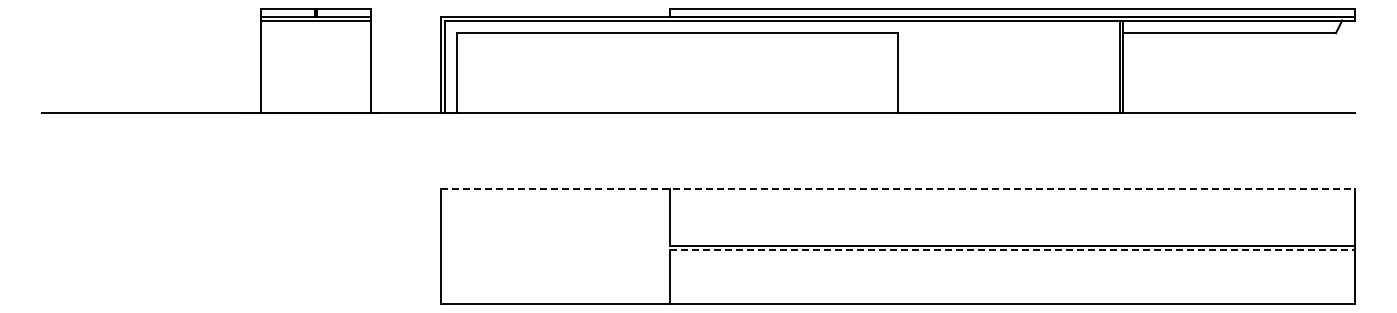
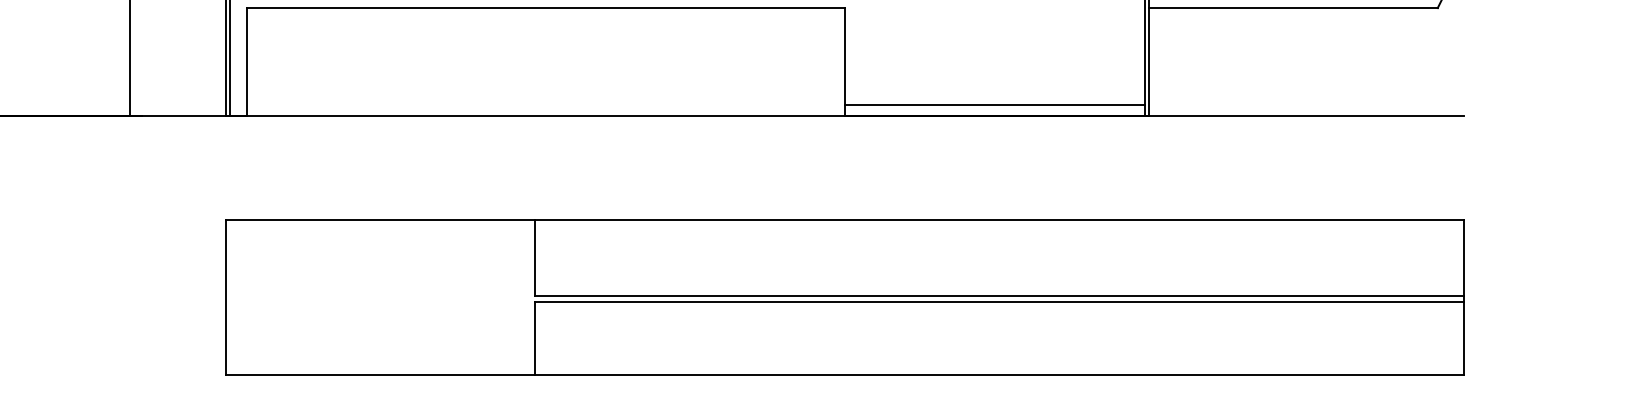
line: (1008, 104) -> (994, 104), added
line: (898, 189) -> (844, 219), dashed -> solid
line: (1012, 250) -> (999, 302), dashed -> solid

